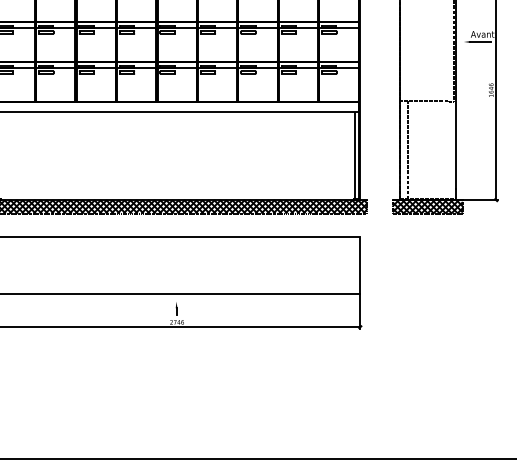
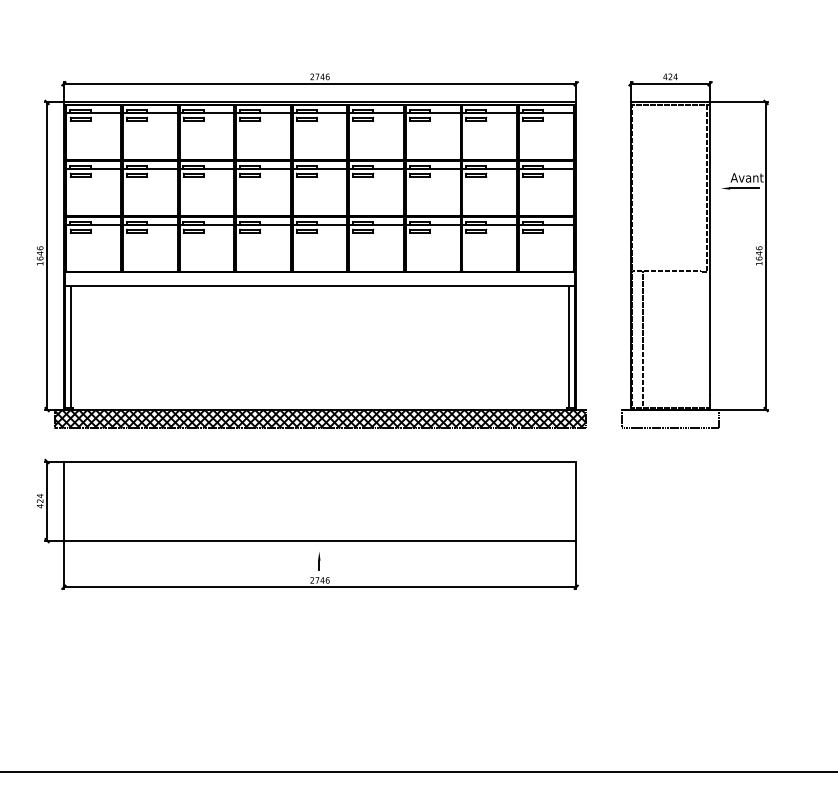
hatch: (427, 206) -> (670, 418), removed

